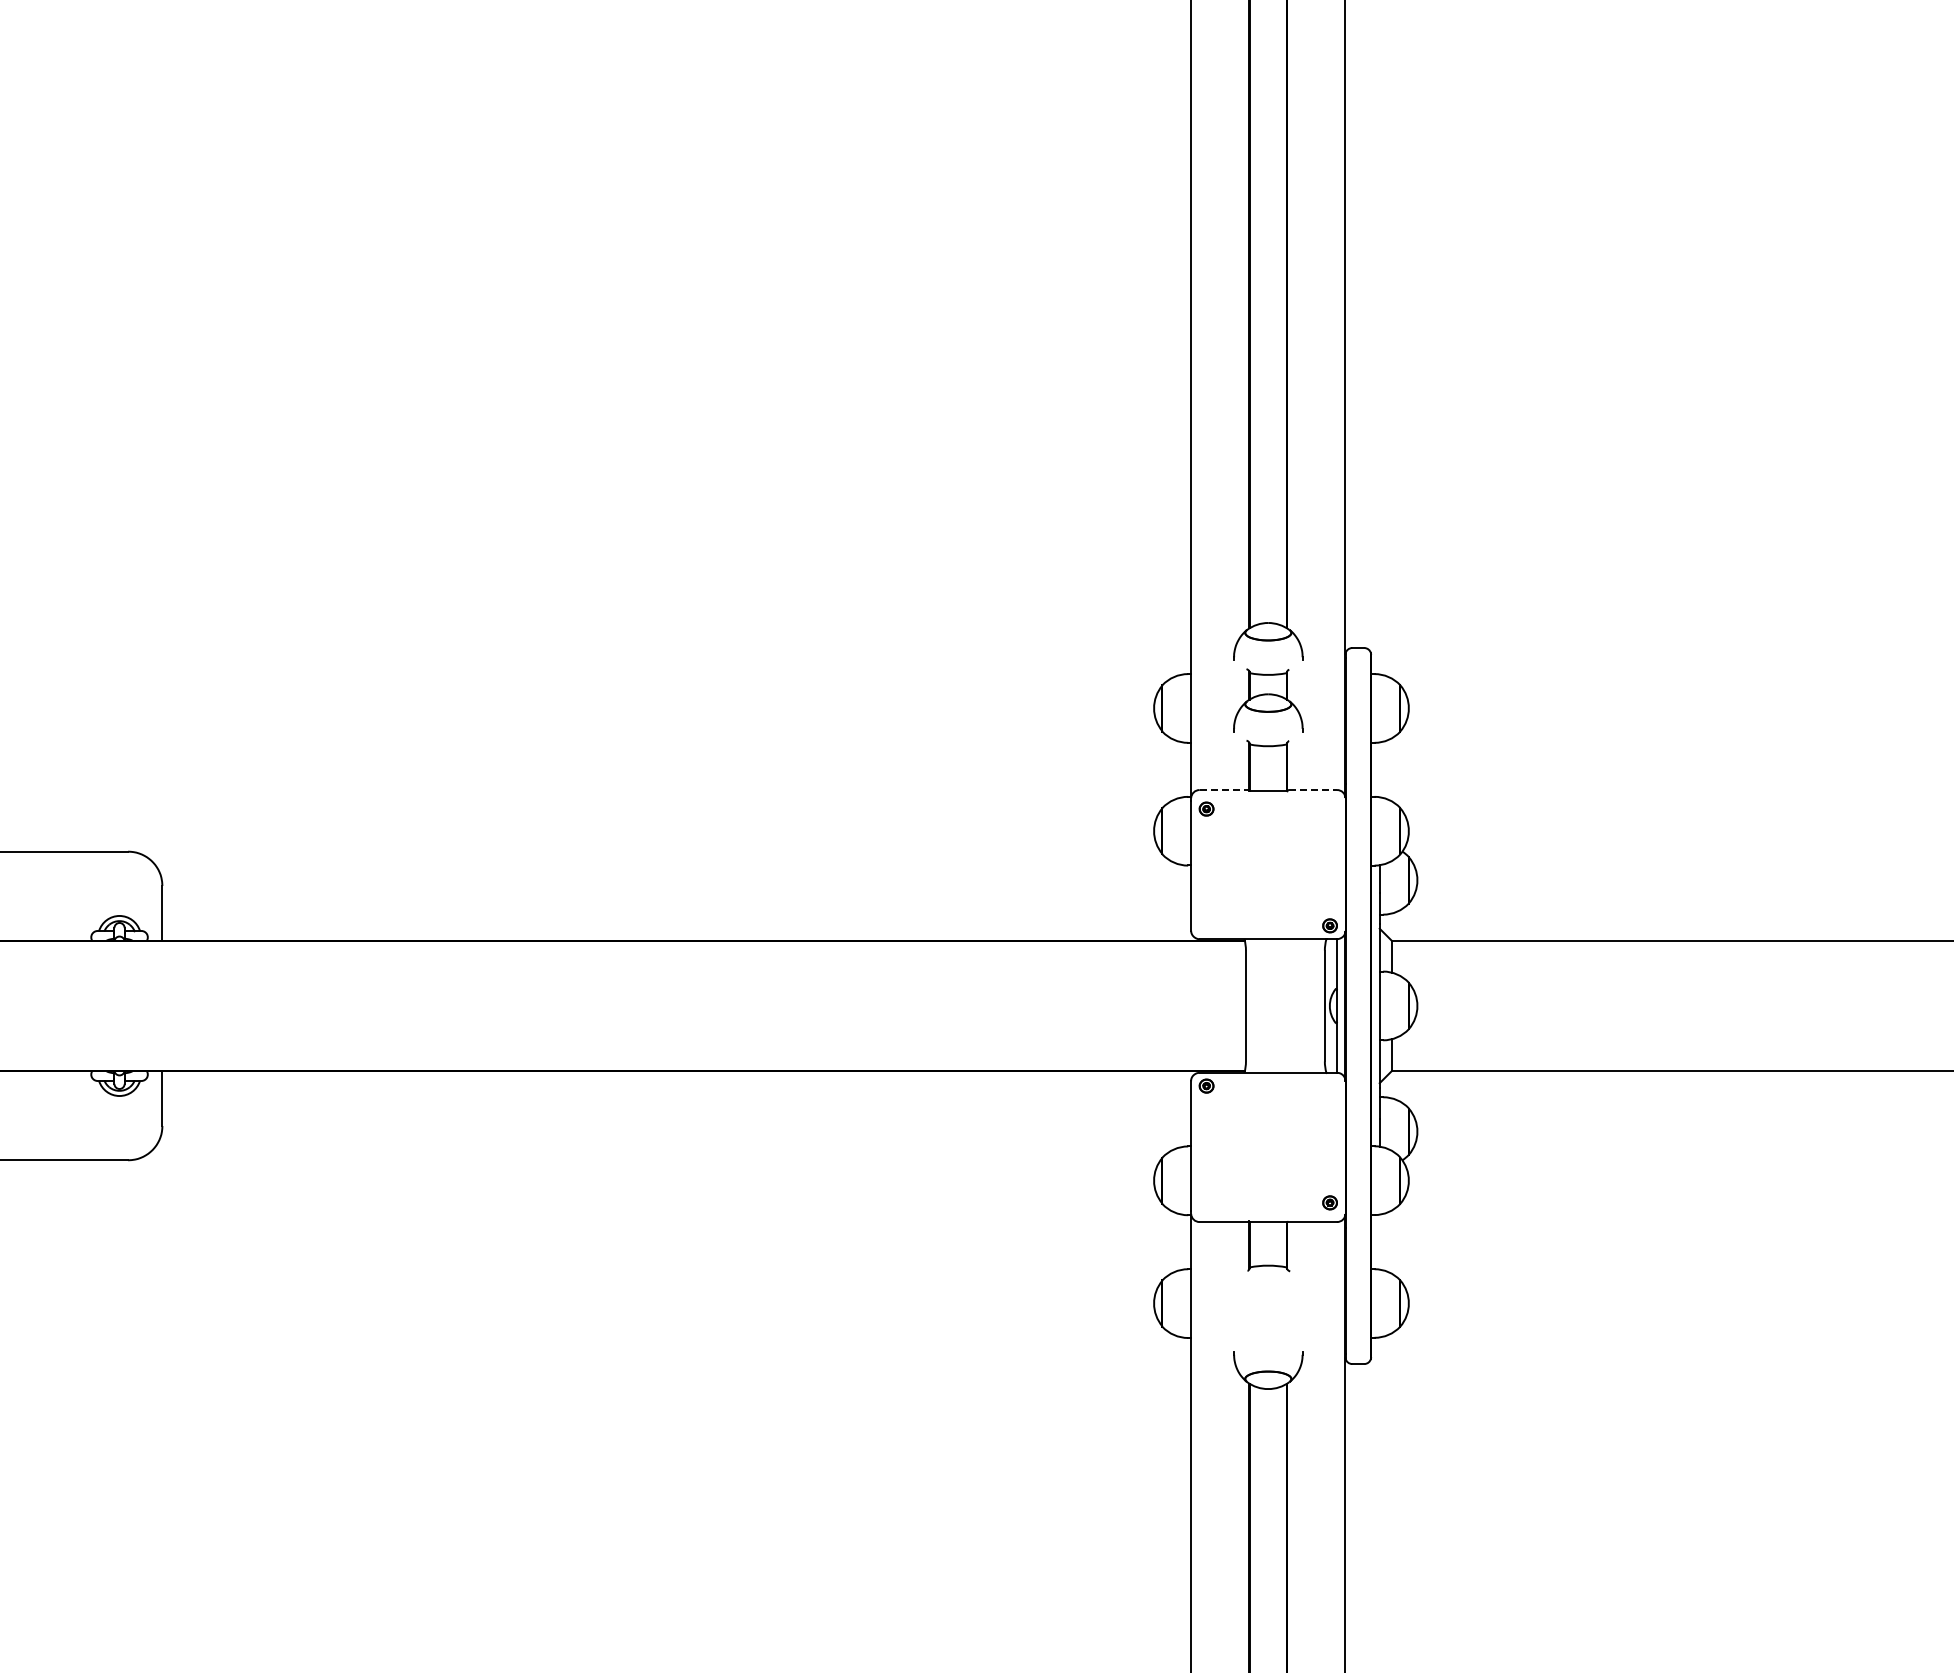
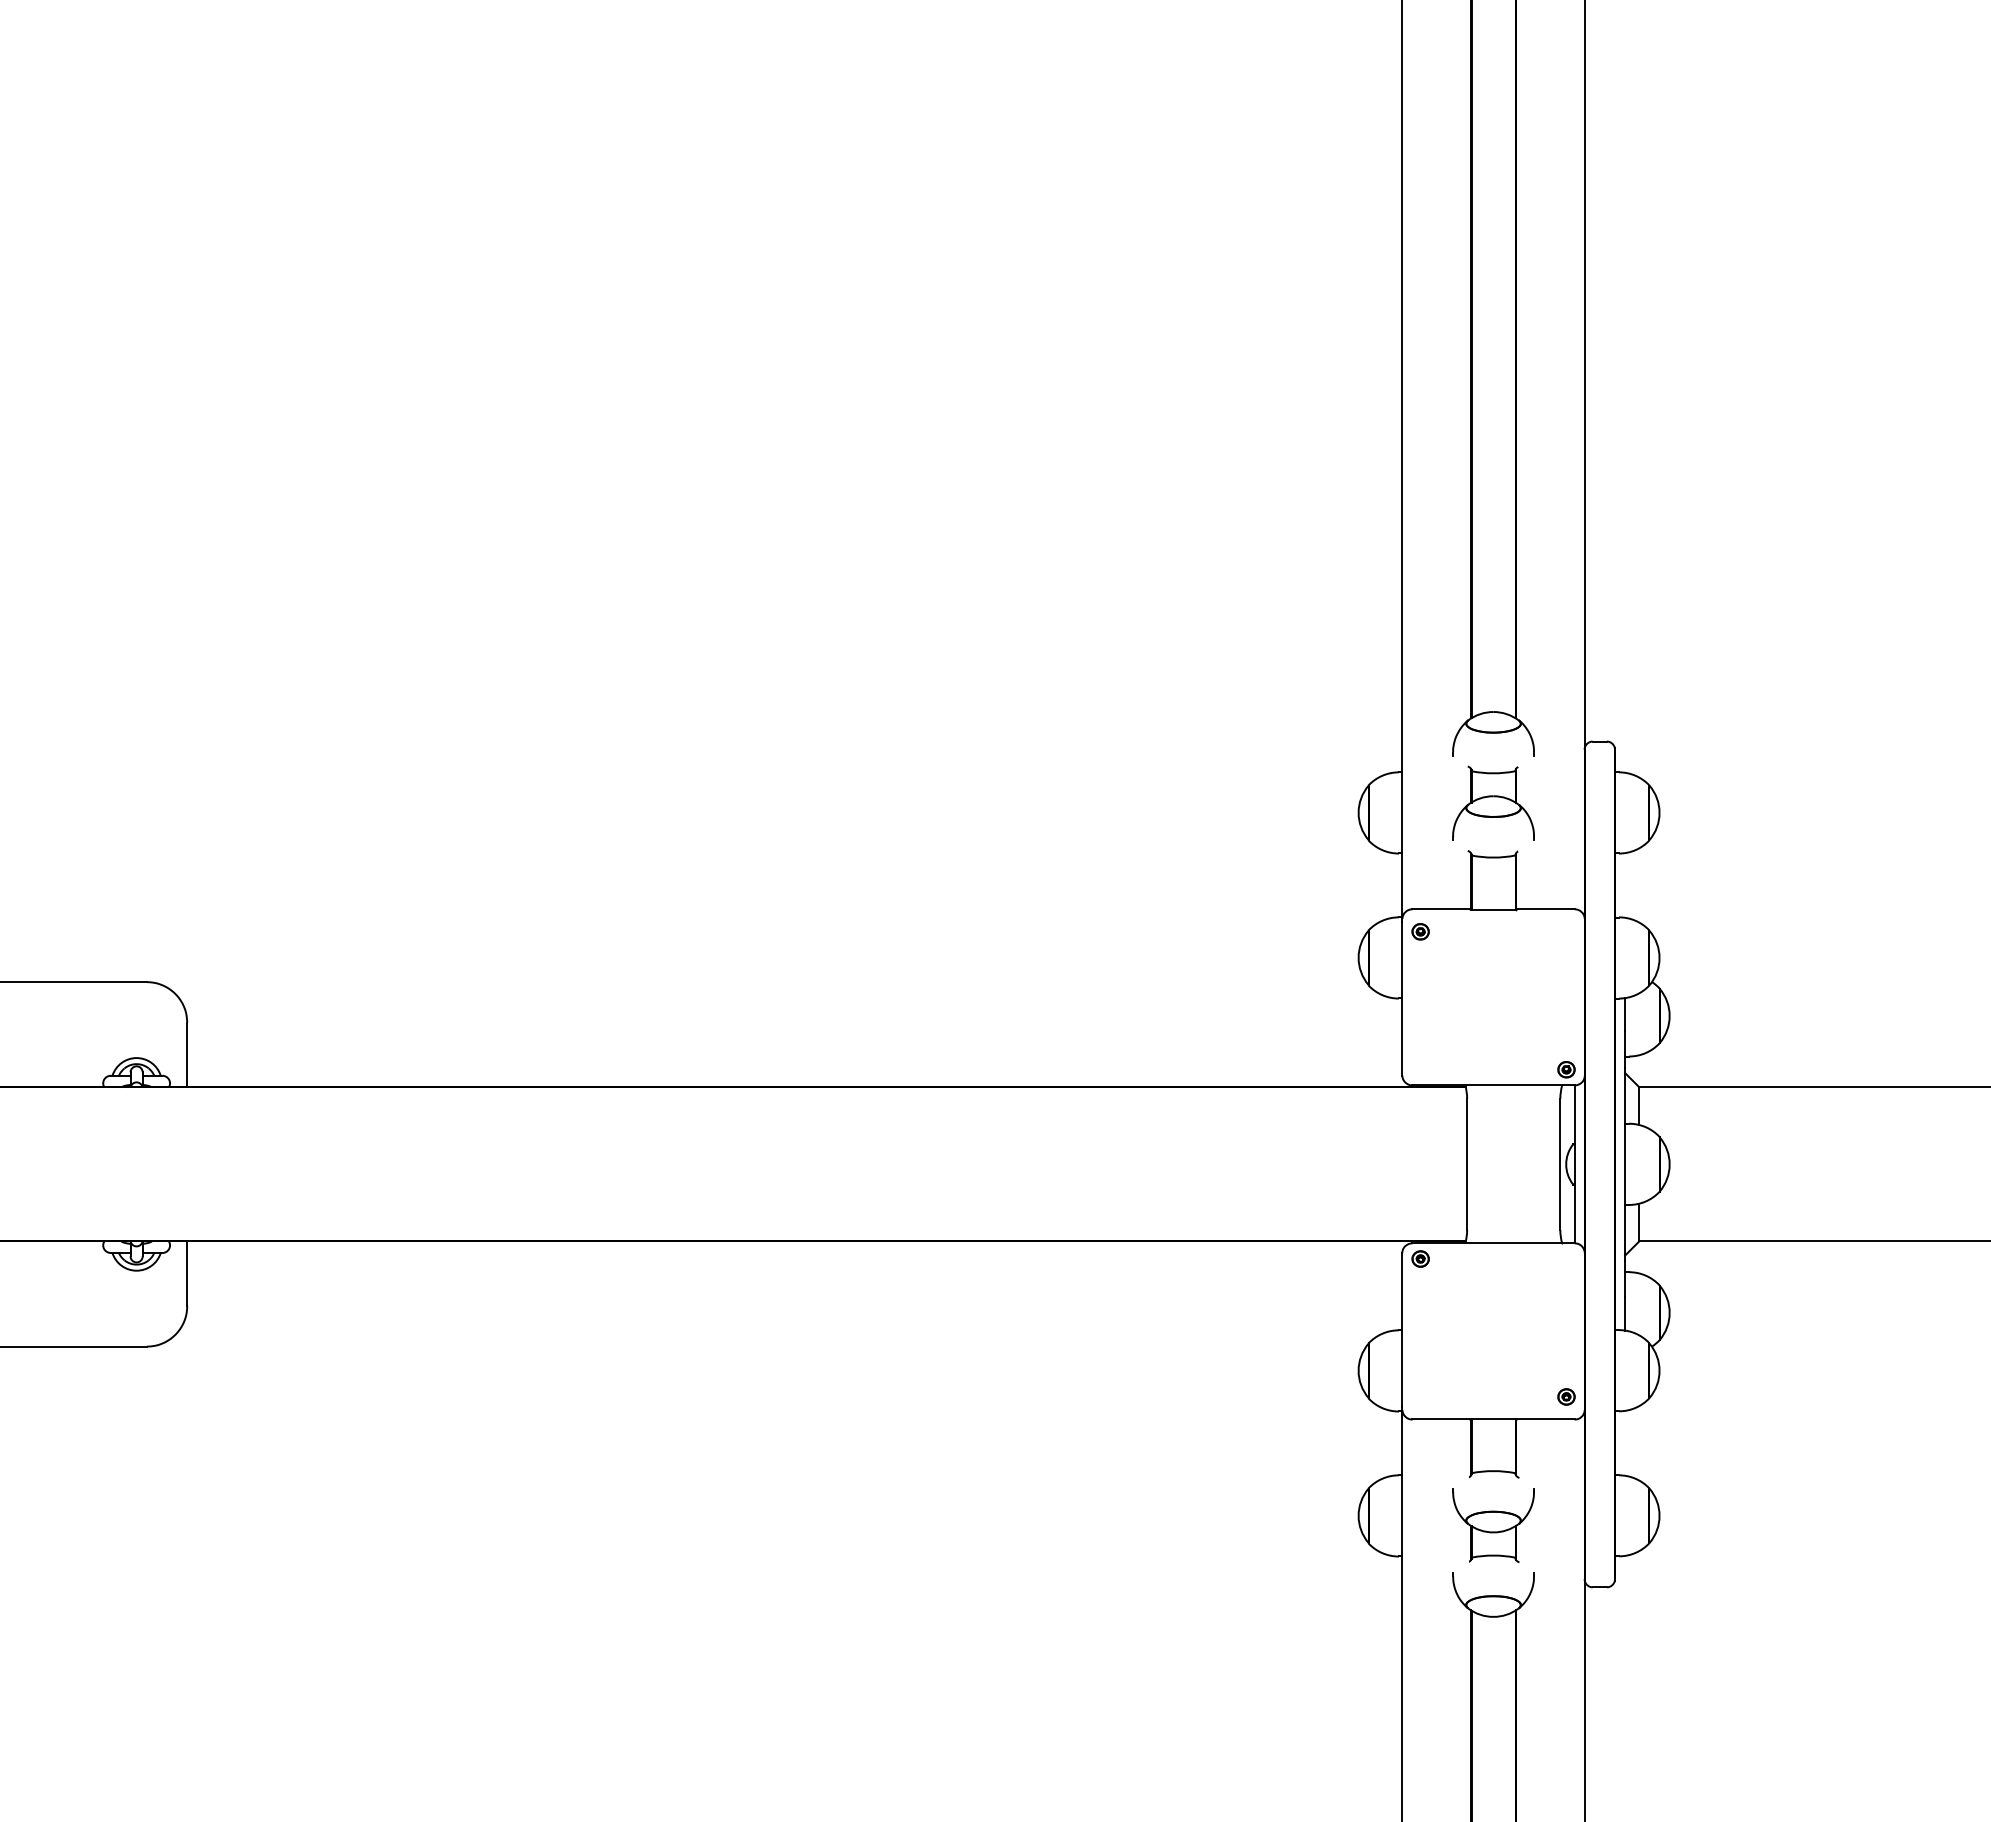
line: (1224, 790) -> (1441, 909), dashed -> solid
line: (1313, 790) -> (1546, 909), dashed -> solid
part: (1268, 1311) -> (1493, 1525), added

